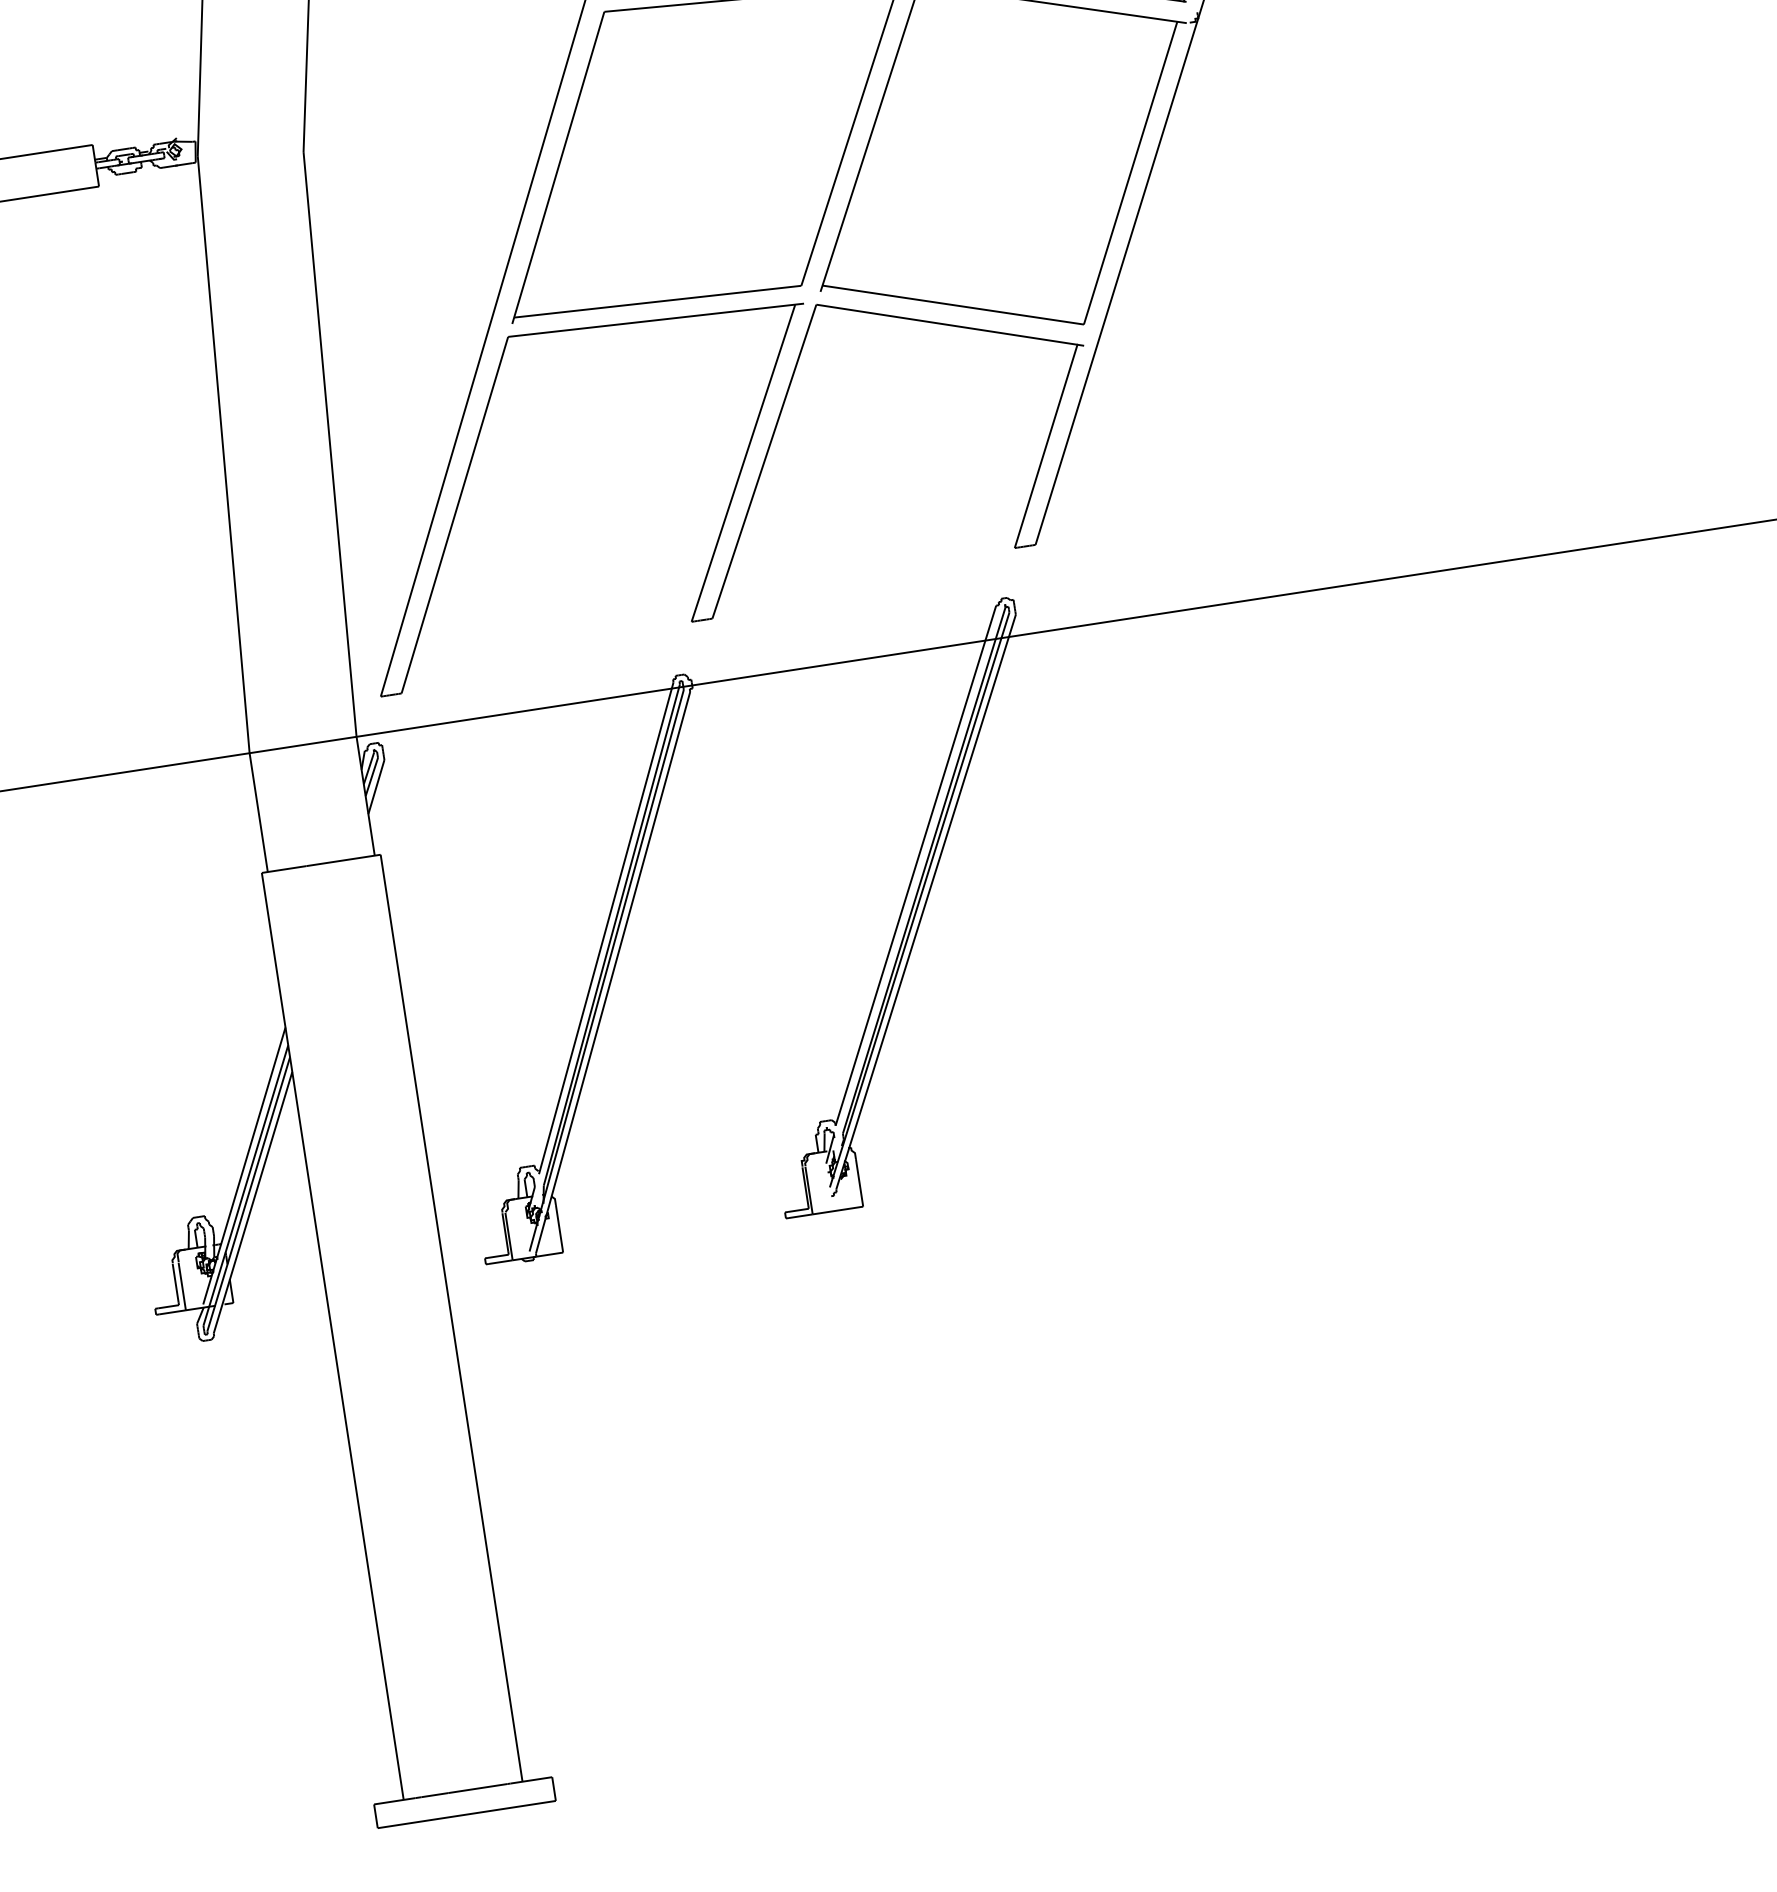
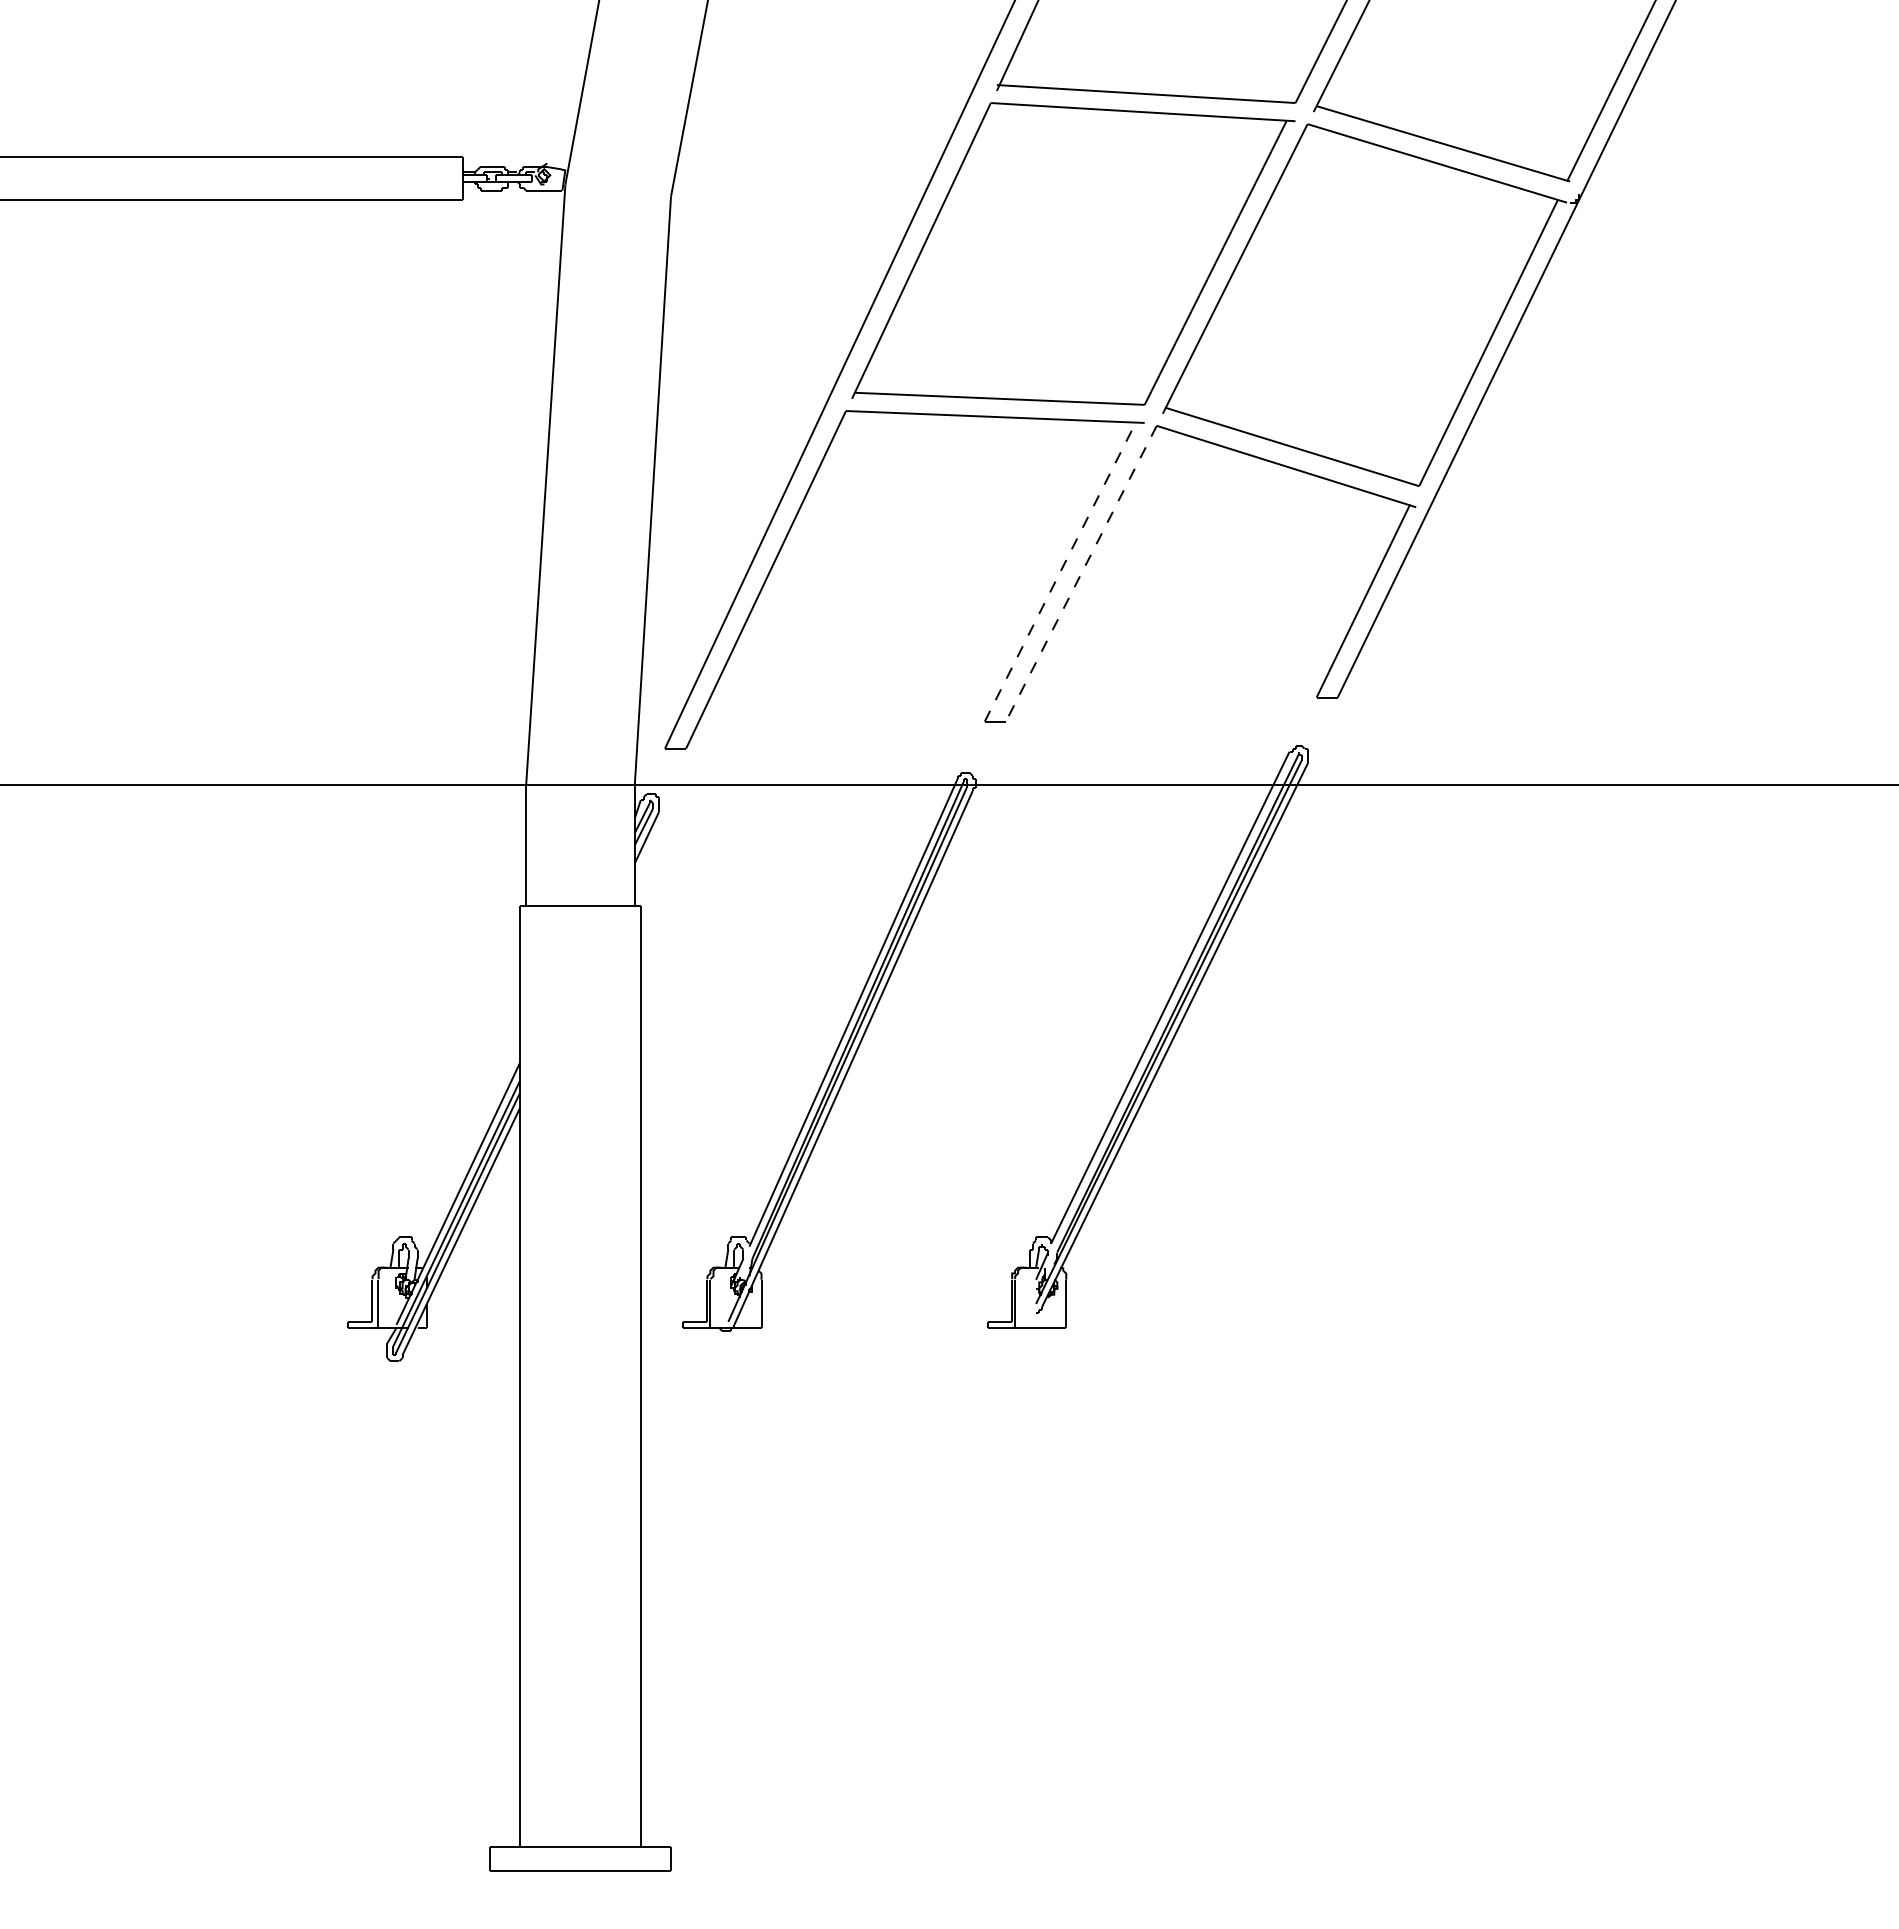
line: (743, 462) -> (1060, 571), solid -> dashed
line: (764, 462) -> (1081, 574), solid -> dashed

